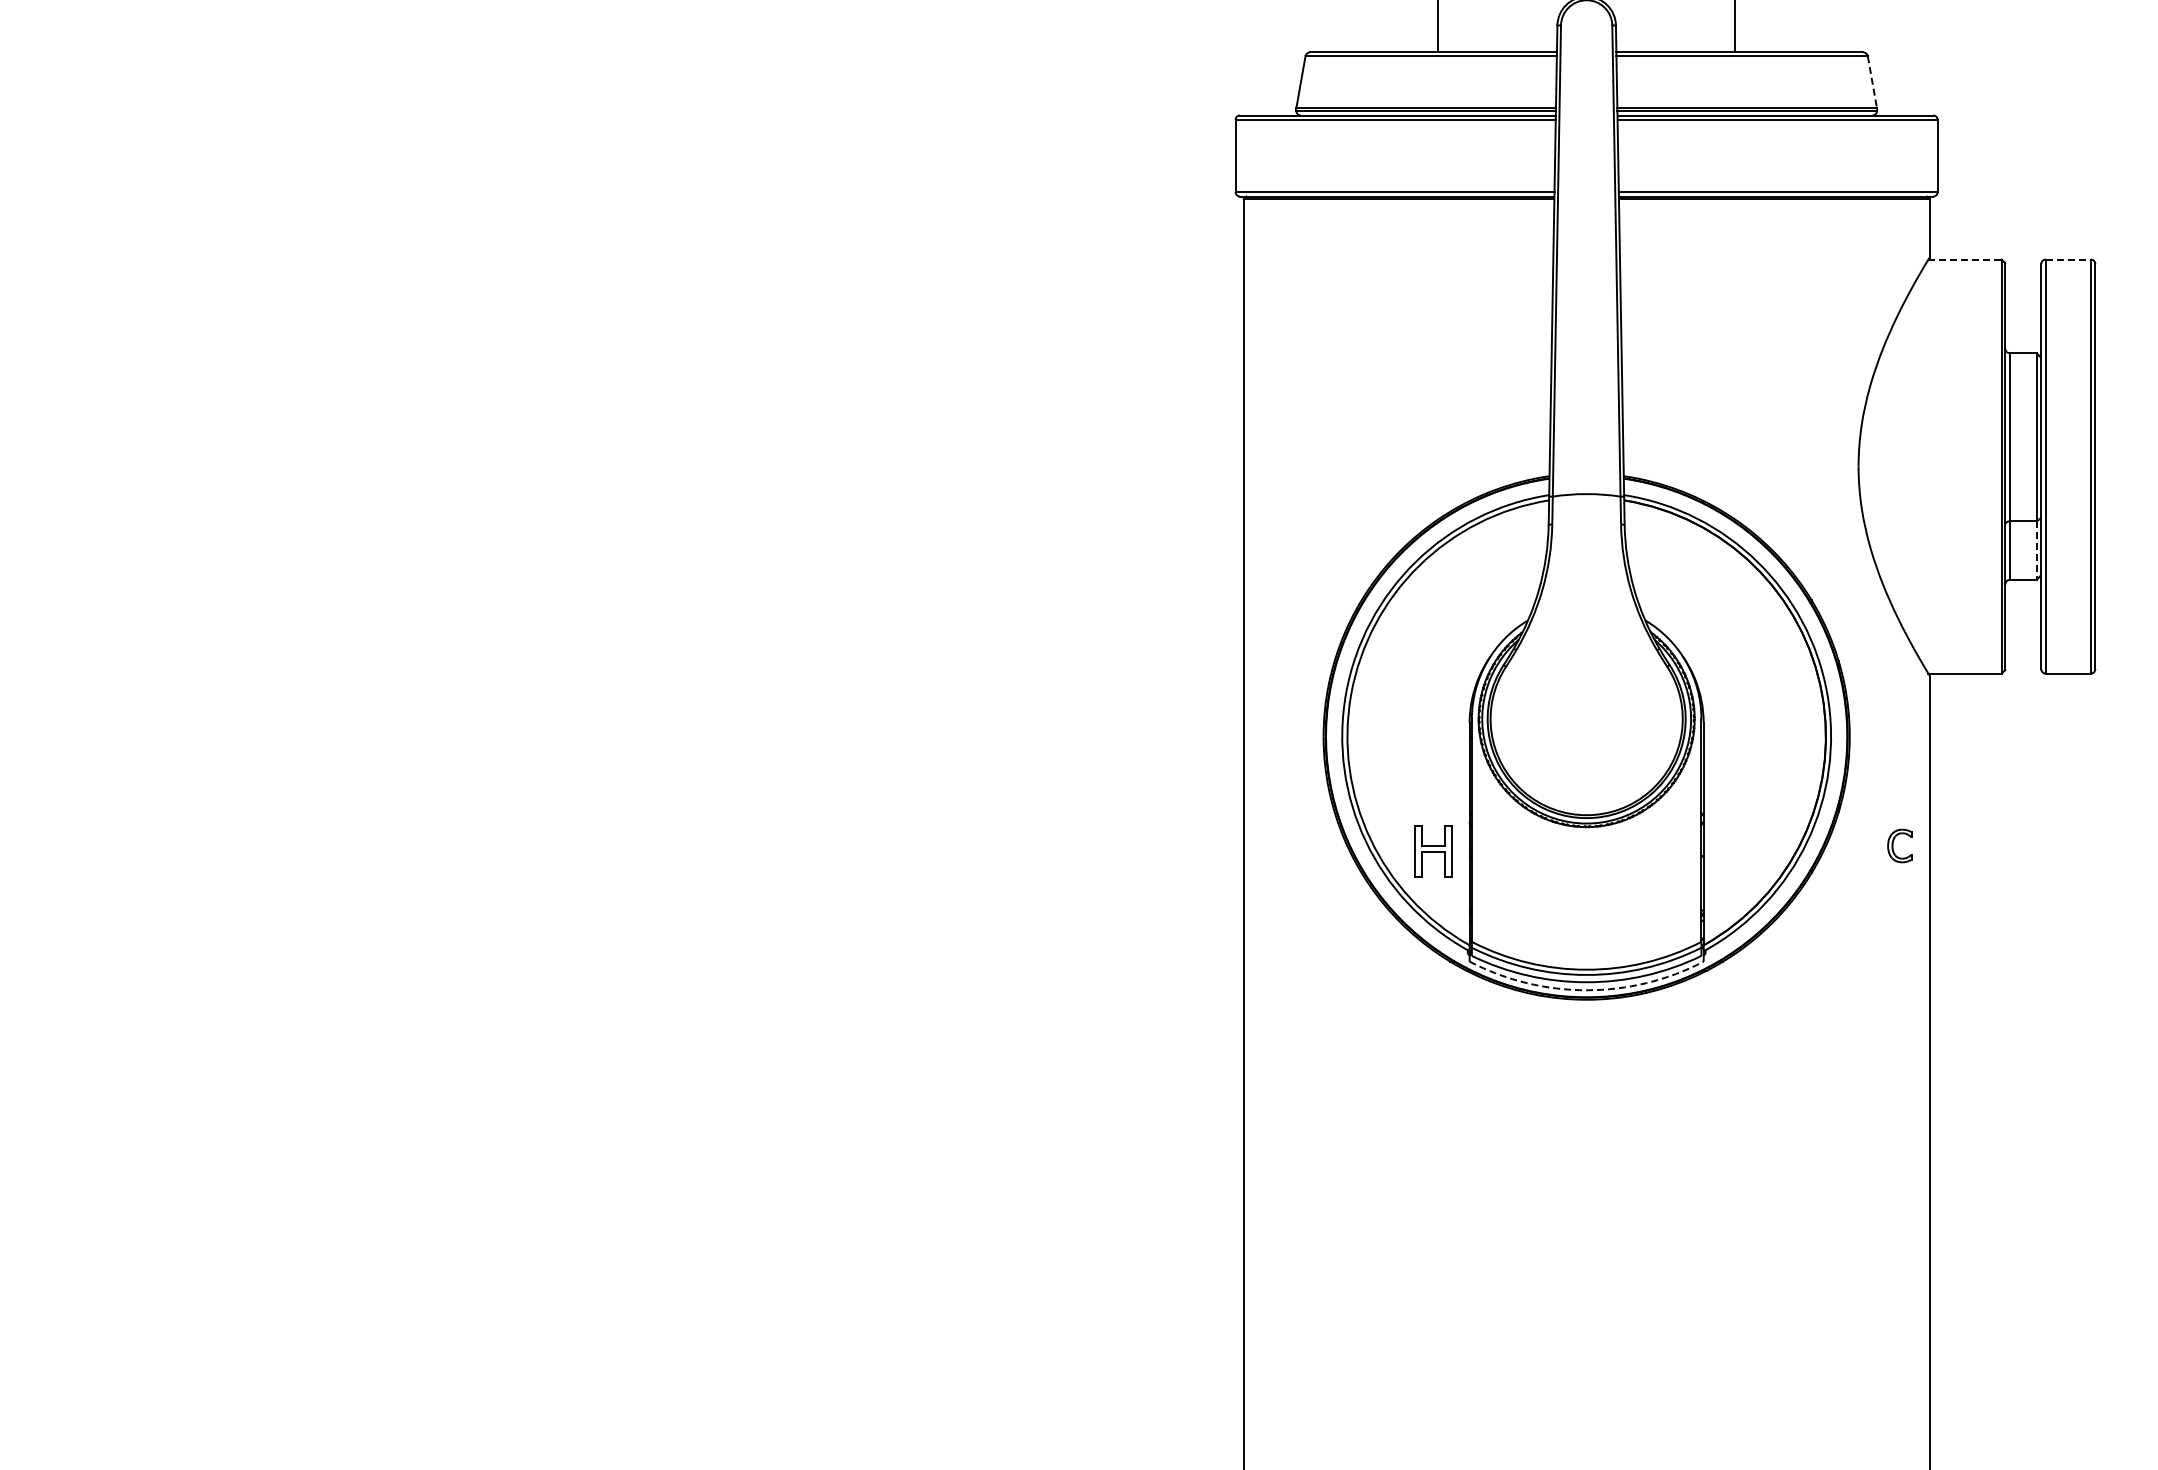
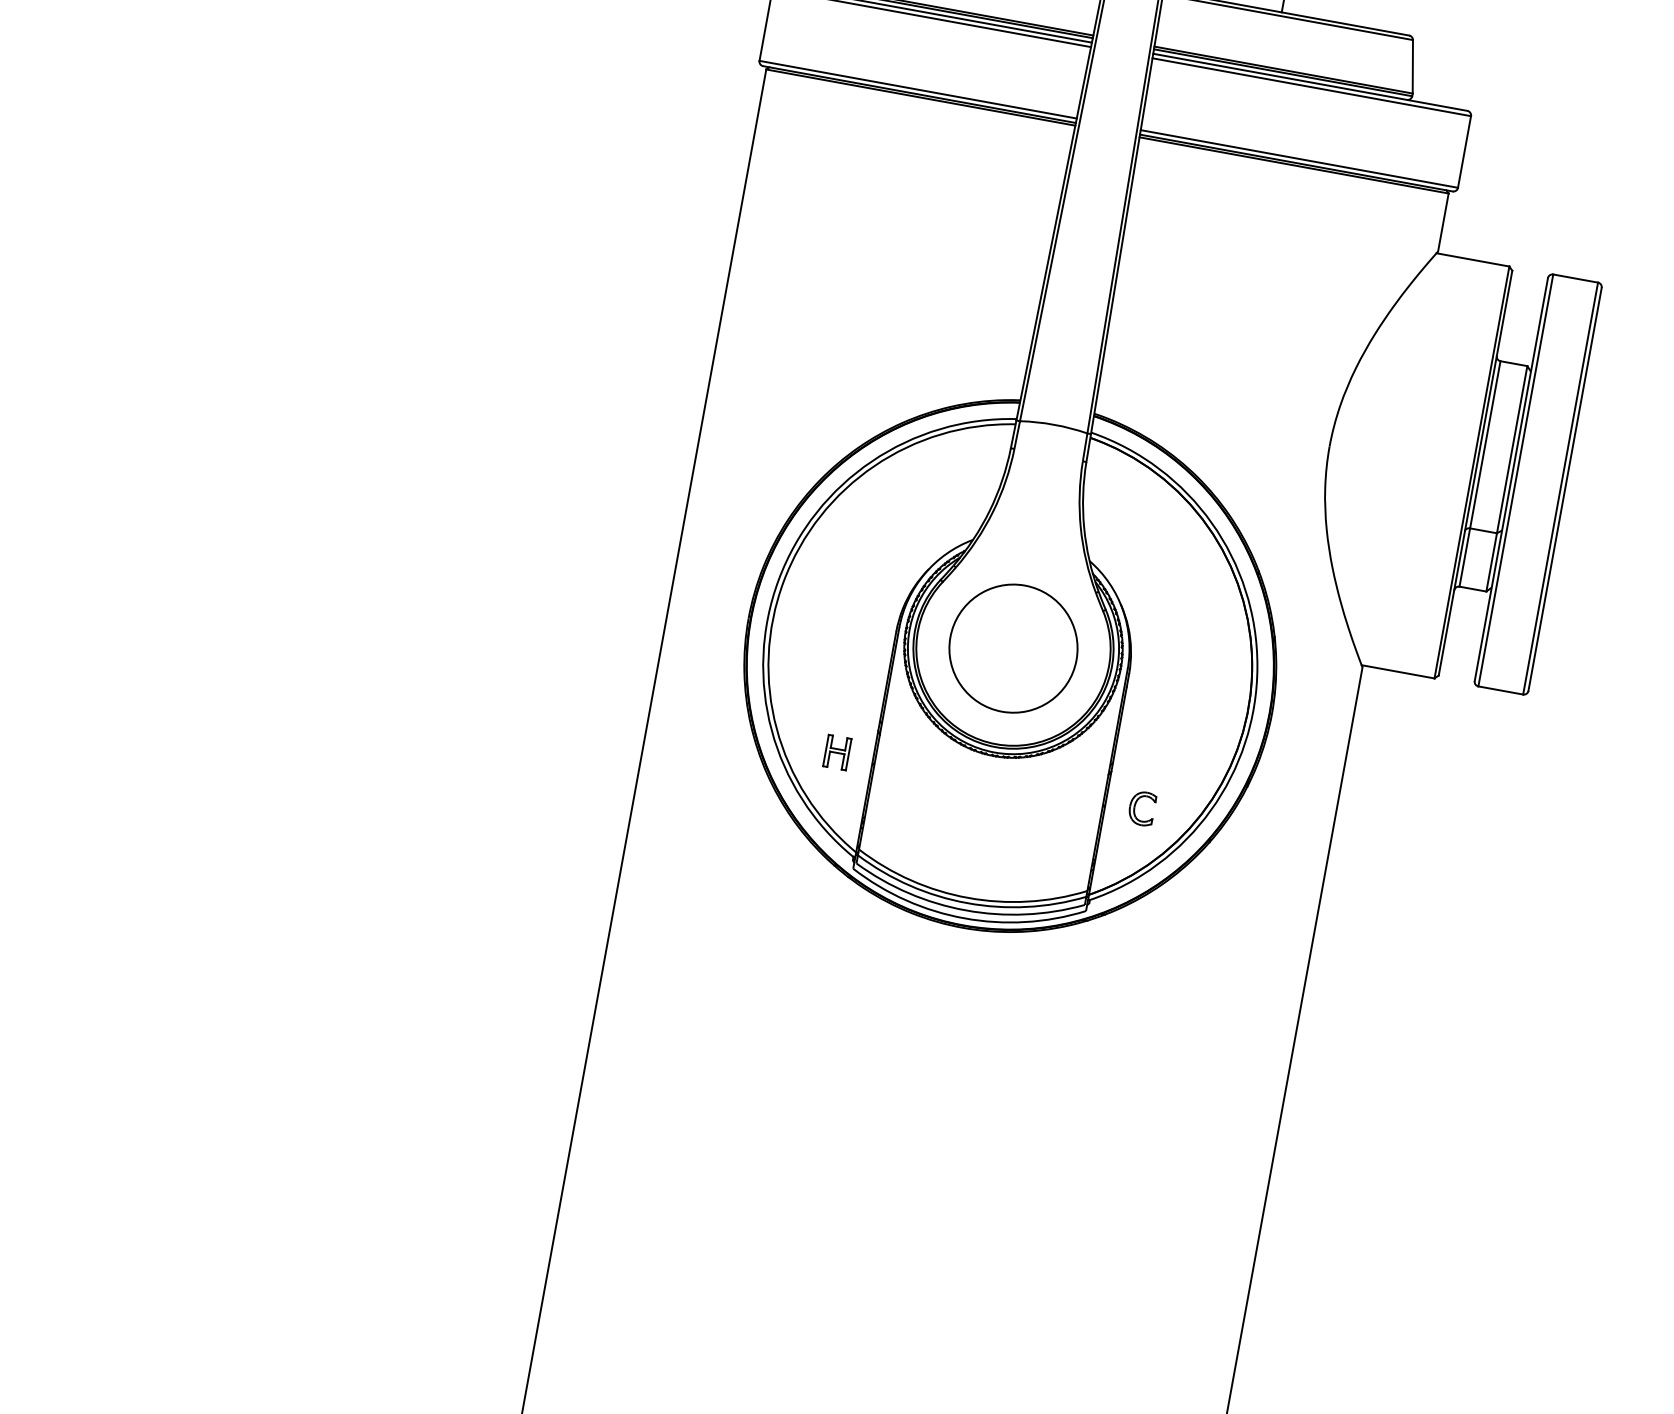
line: (1872, 82) -> (1412, 67), dashed -> solid
line: (1965, 259) -> (1473, 259), dashed -> solid
line: (2068, 259) -> (1575, 278), dashed -> solid
line: (2036, 551) -> (1491, 563), dashed -> solid
circle: (1586, 718) -> (1013, 648), added
part: (1899, 845) -> (1141, 807), moved
part: (1433, 851) -> (837, 752), size x0.62
arc: (1586, 990) -> (964, 918), dashed -> solid

